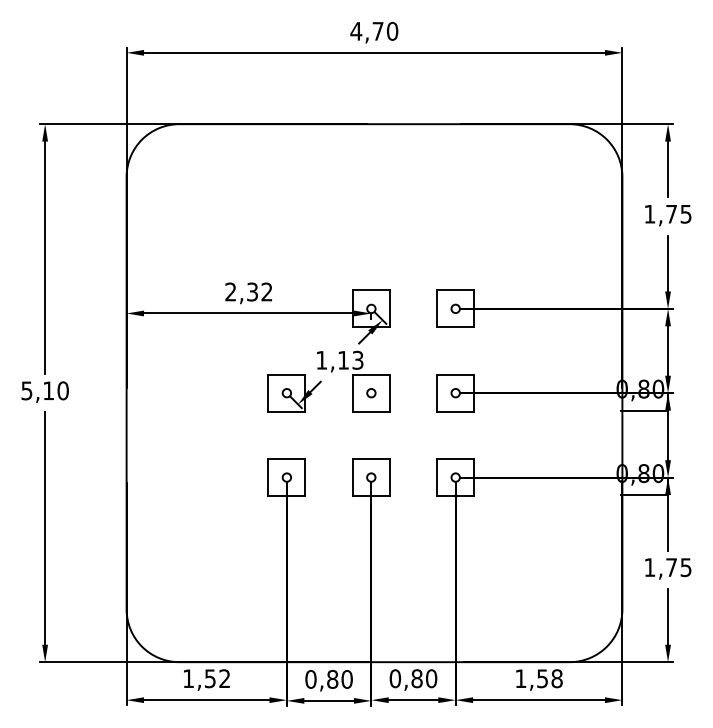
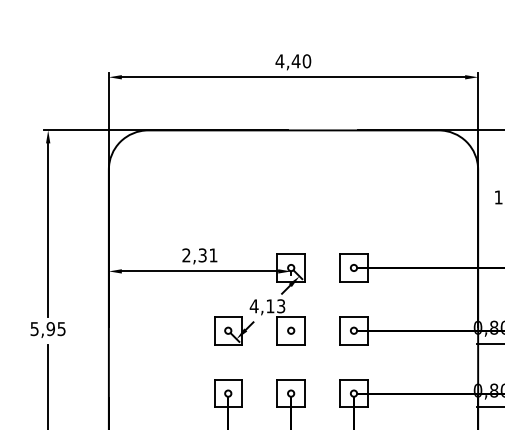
text: (378, 31) -> (296, 61), 4,70 -> 4,40
text: (266, 291) -> (213, 255), 2,32 -> 2,31
text: (321, 360) -> (254, 306), 1,13 -> 4,13
text: (55, 390) -> (55, 328), 5,10 -> 5,95

